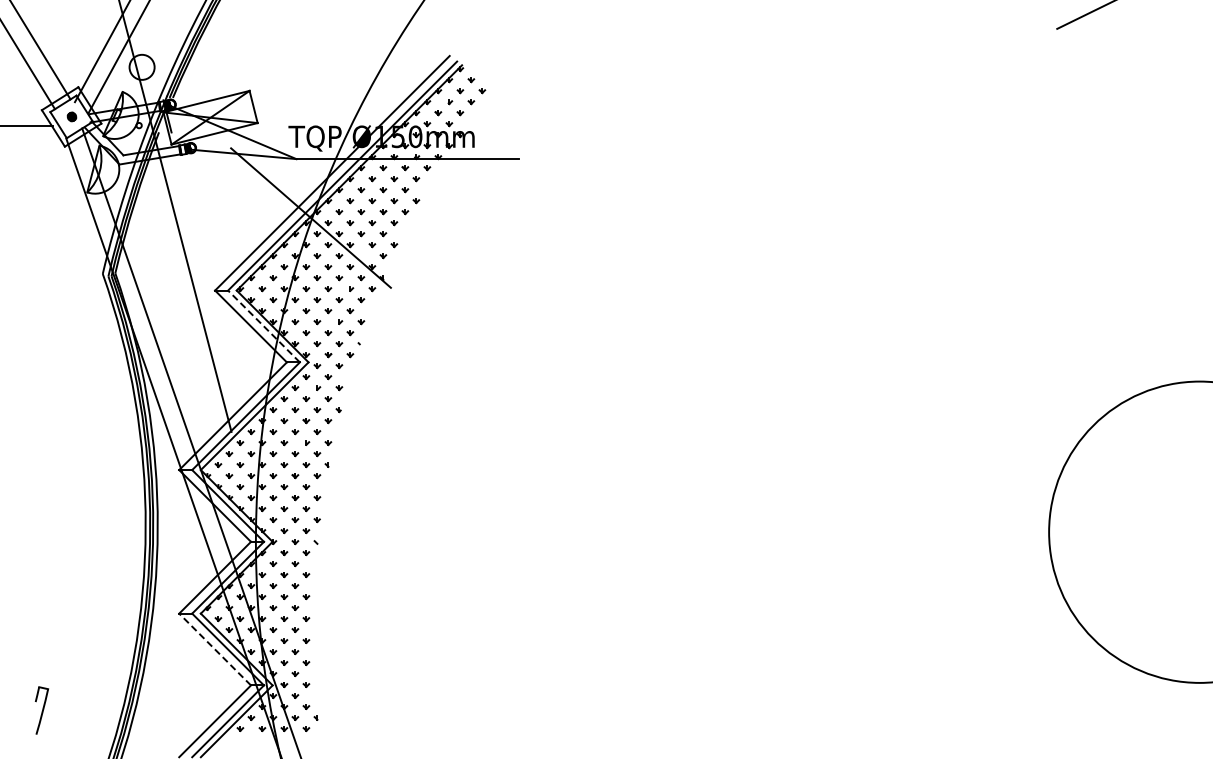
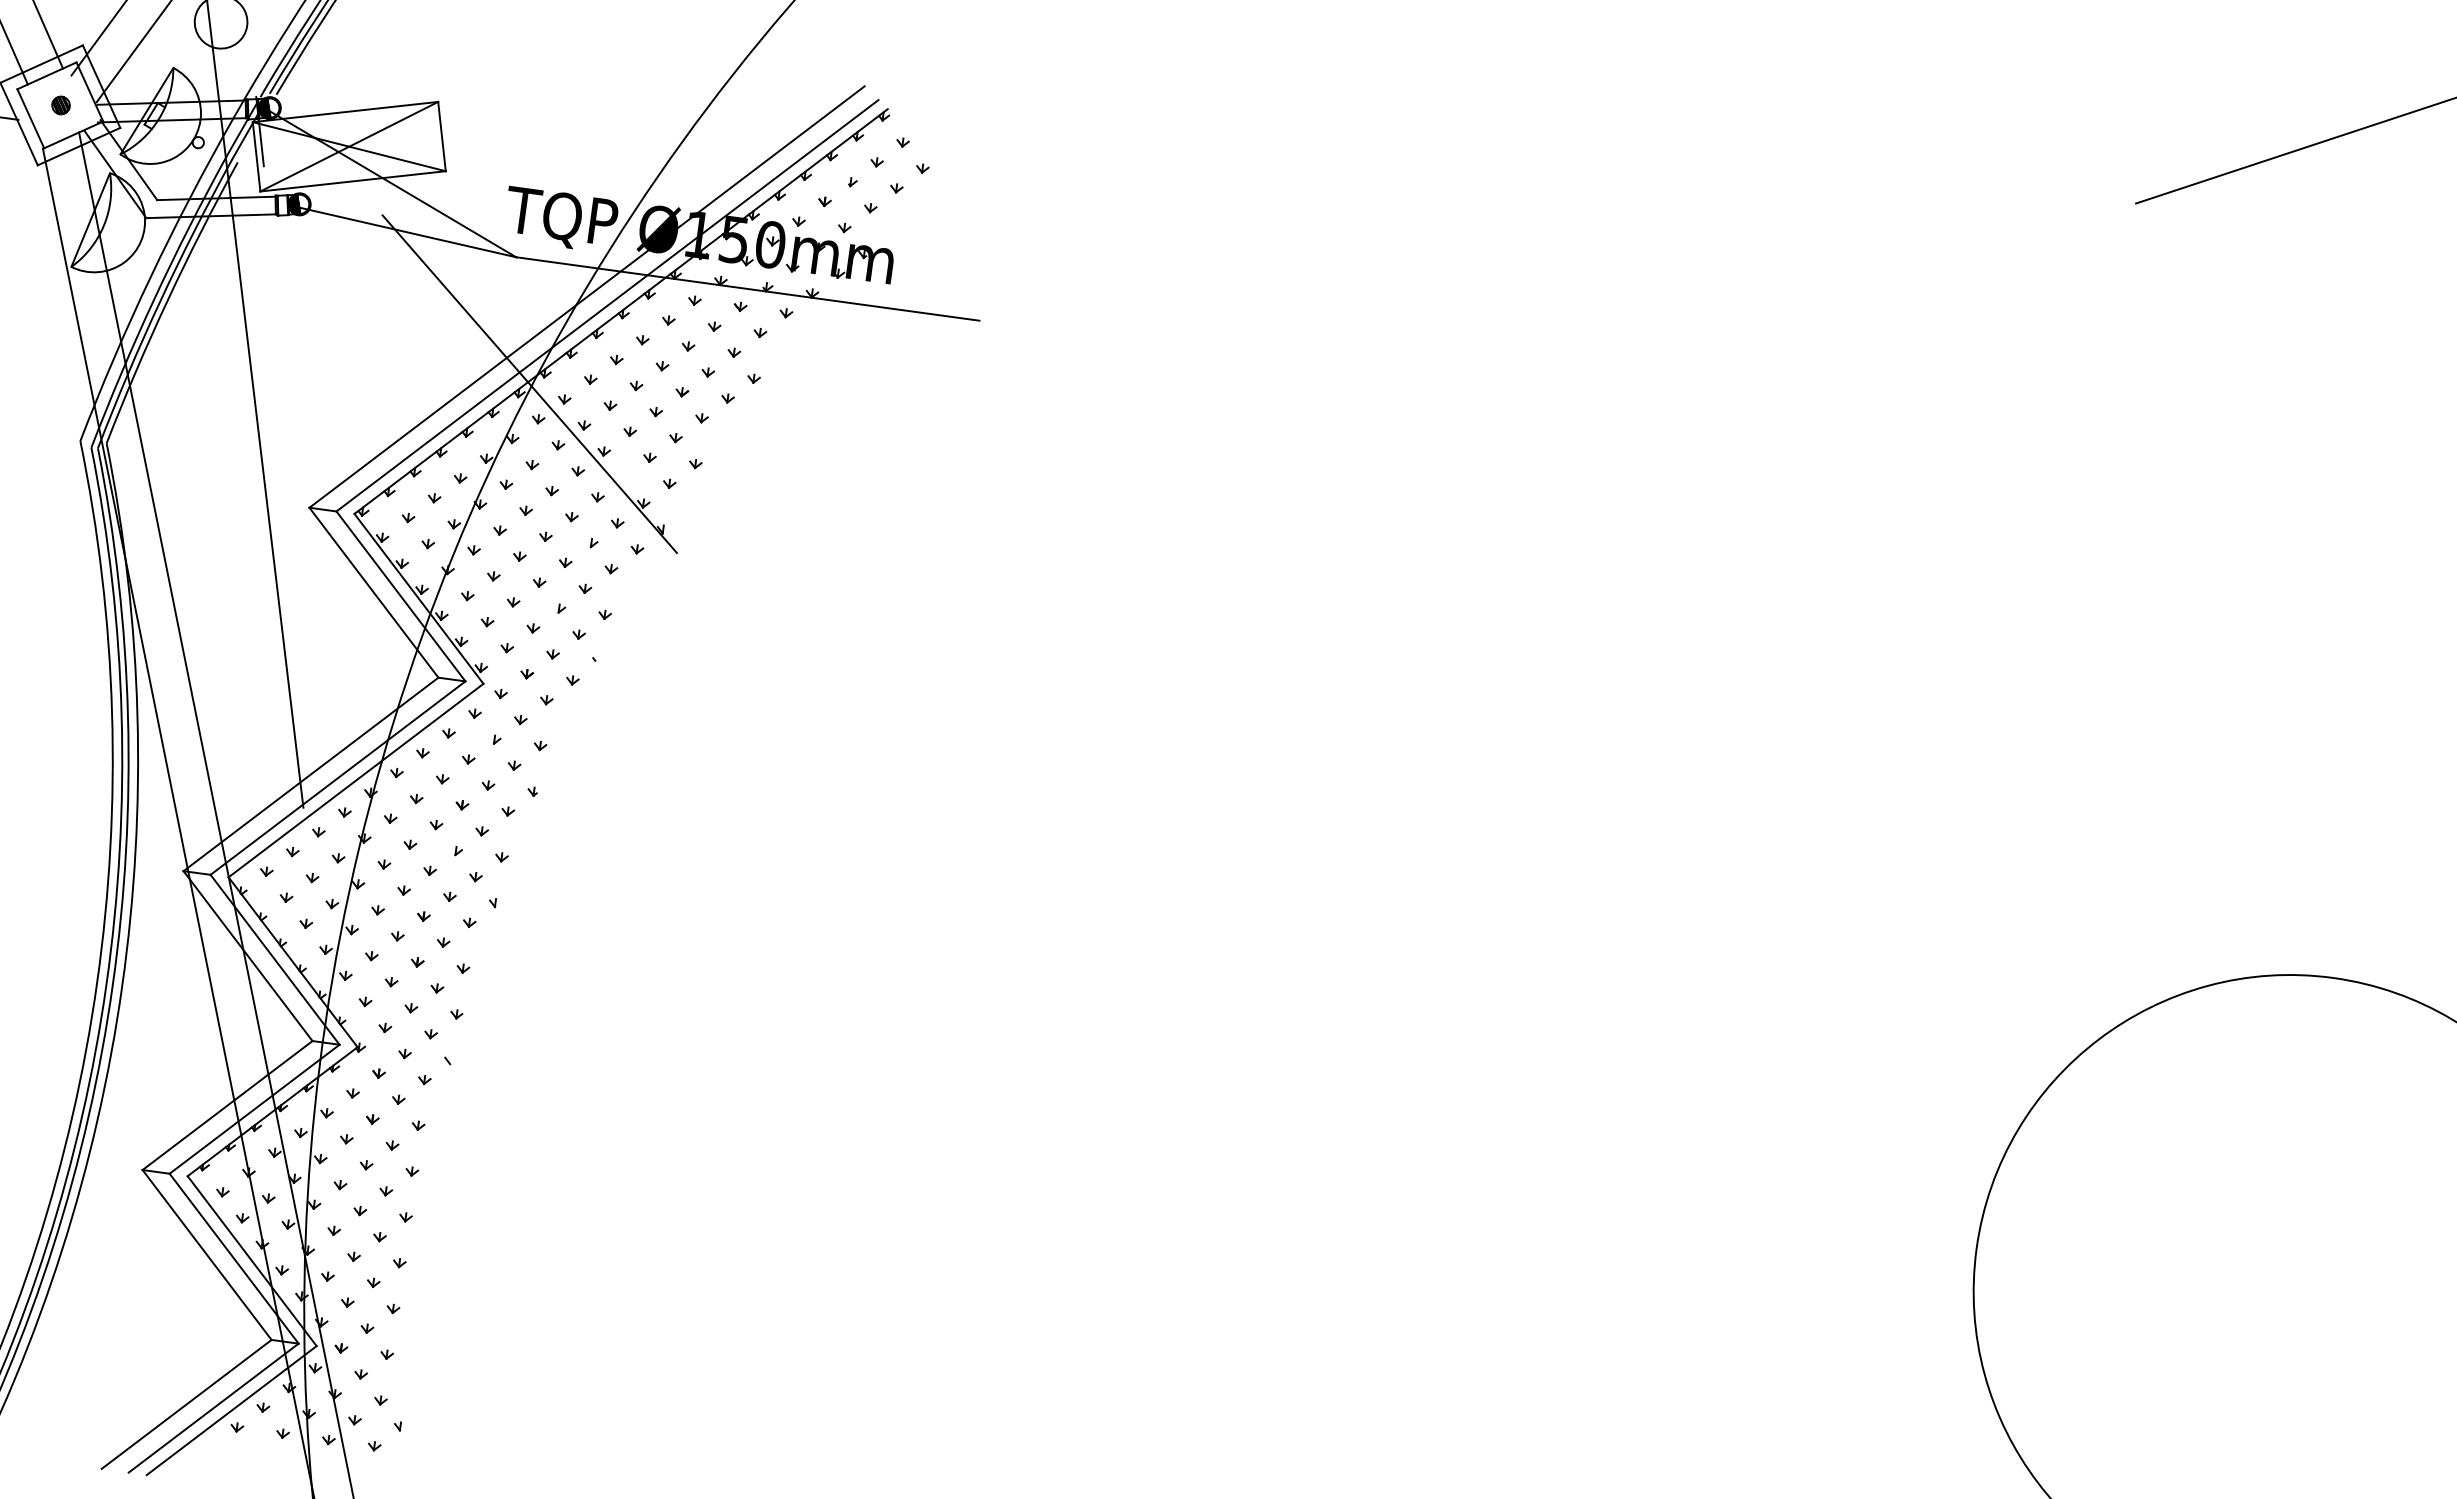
line: (264, 326) -> (402, 596), dashed -> solid
line: (215, 649) -> (207, 1255), dashed -> solid

